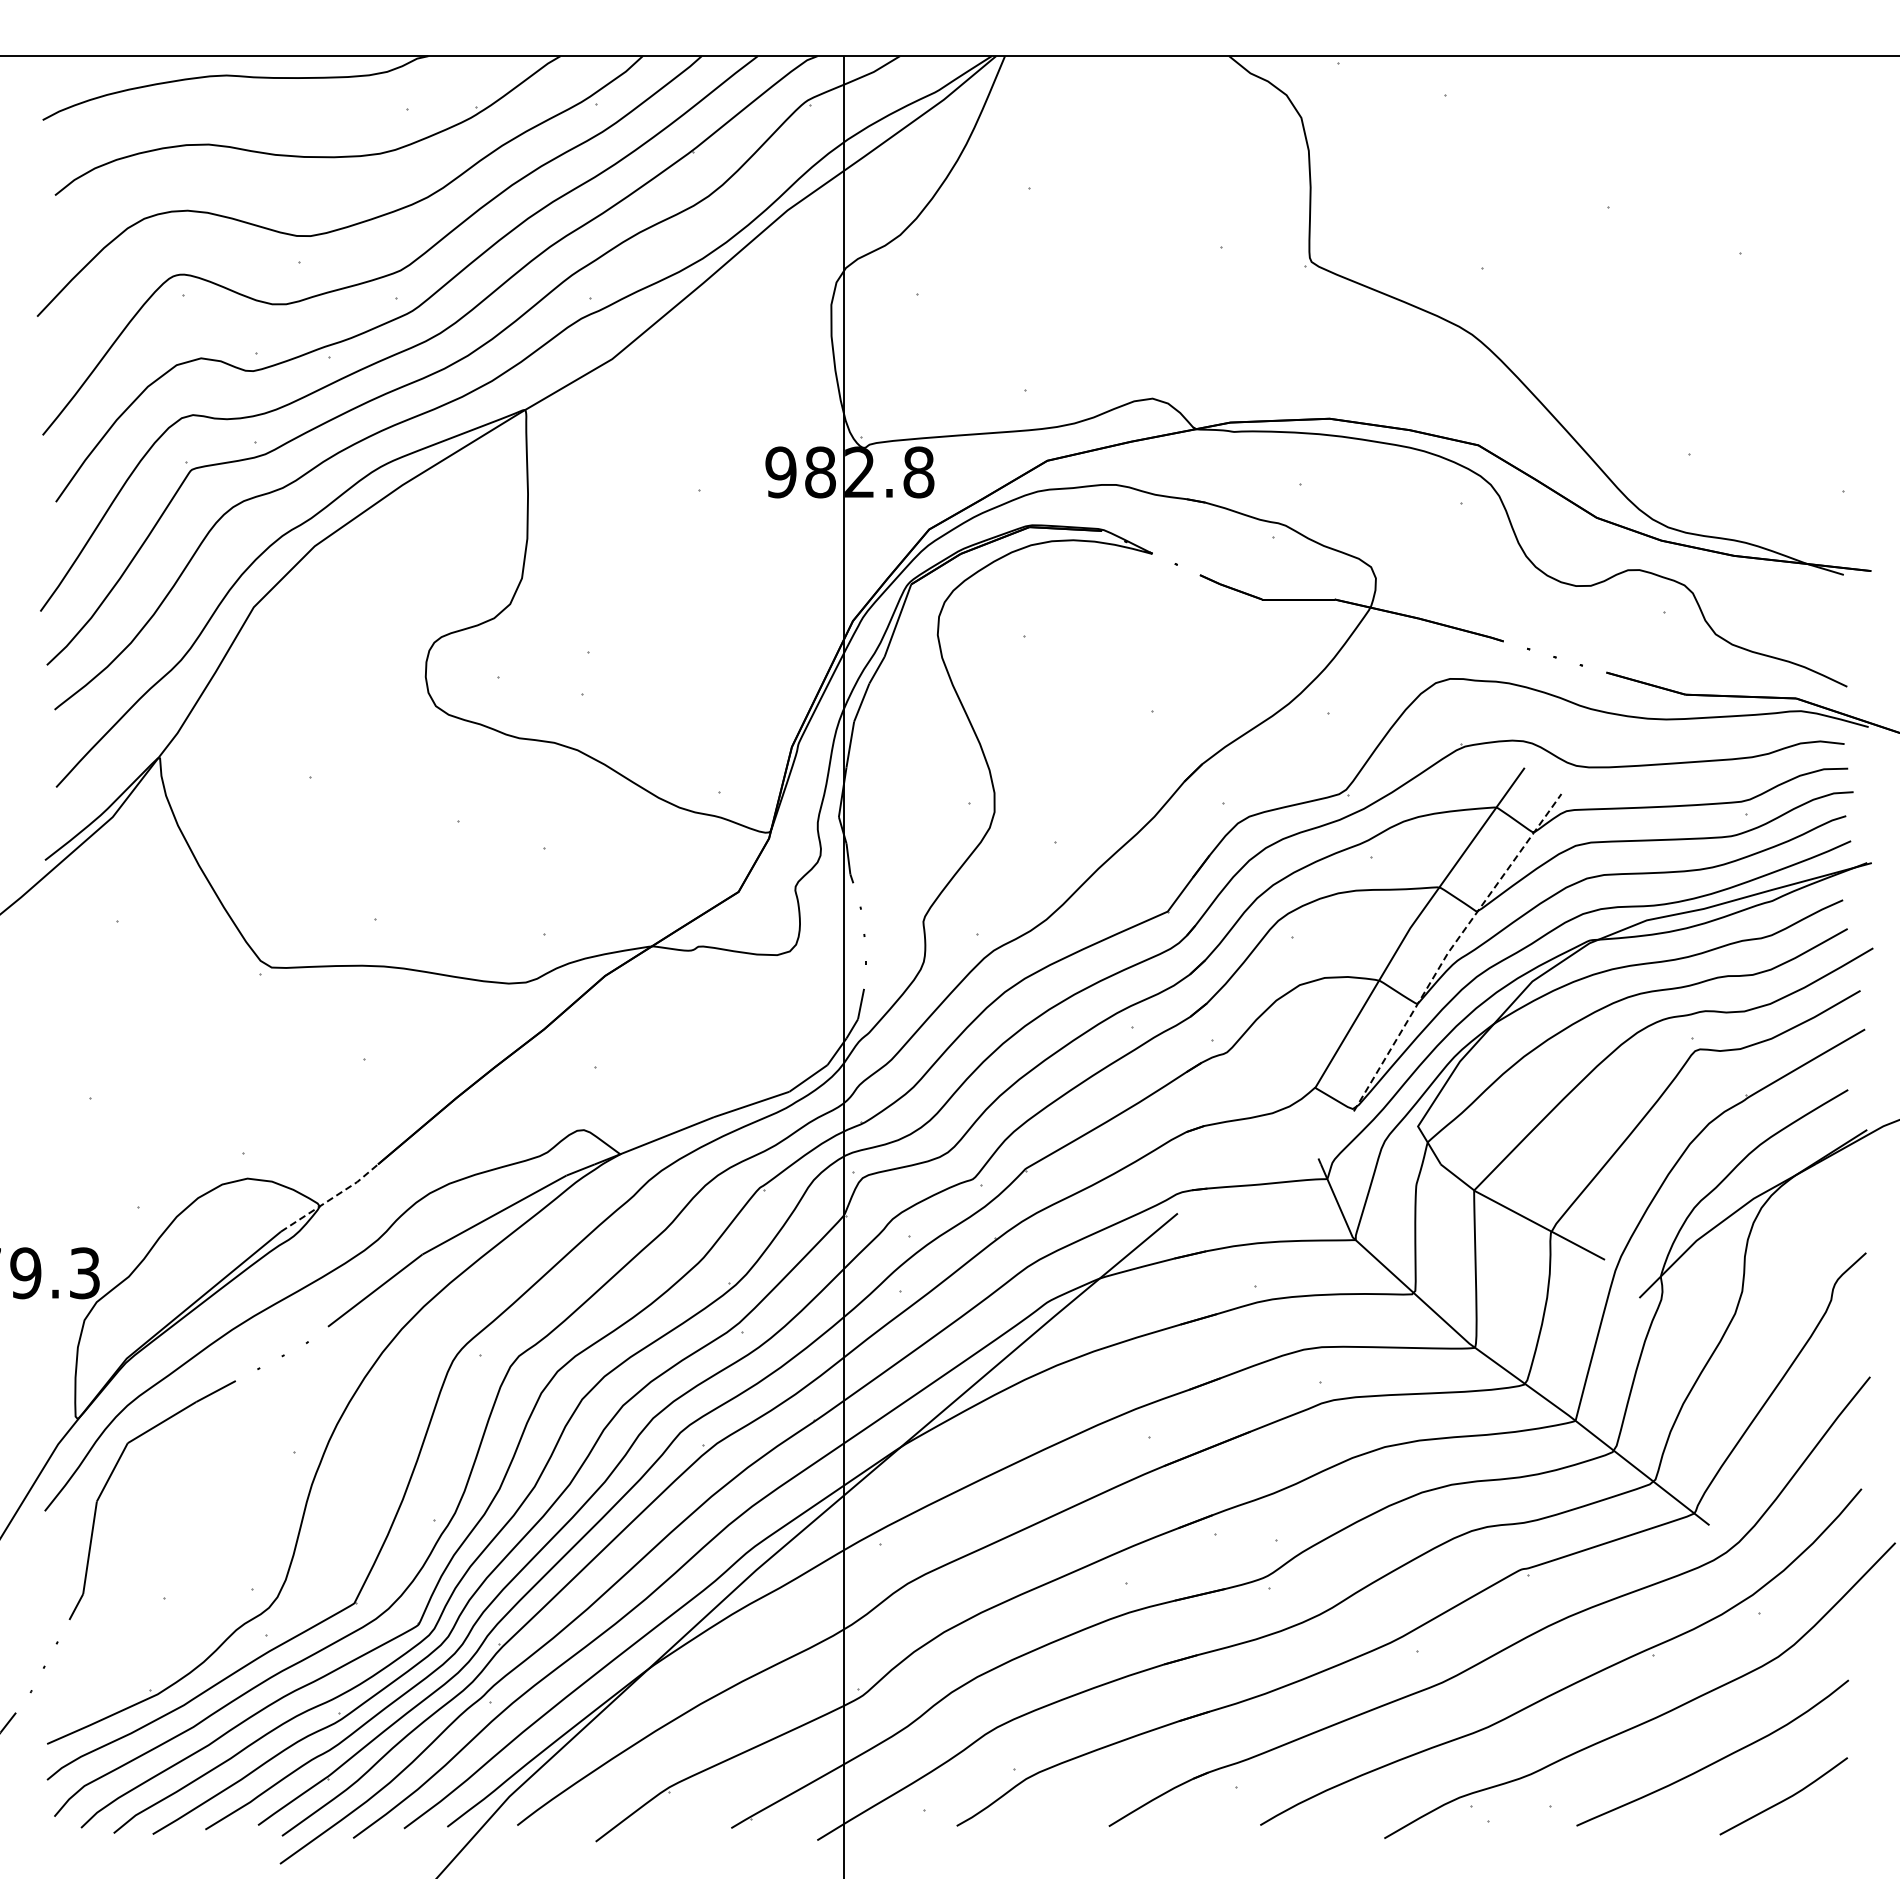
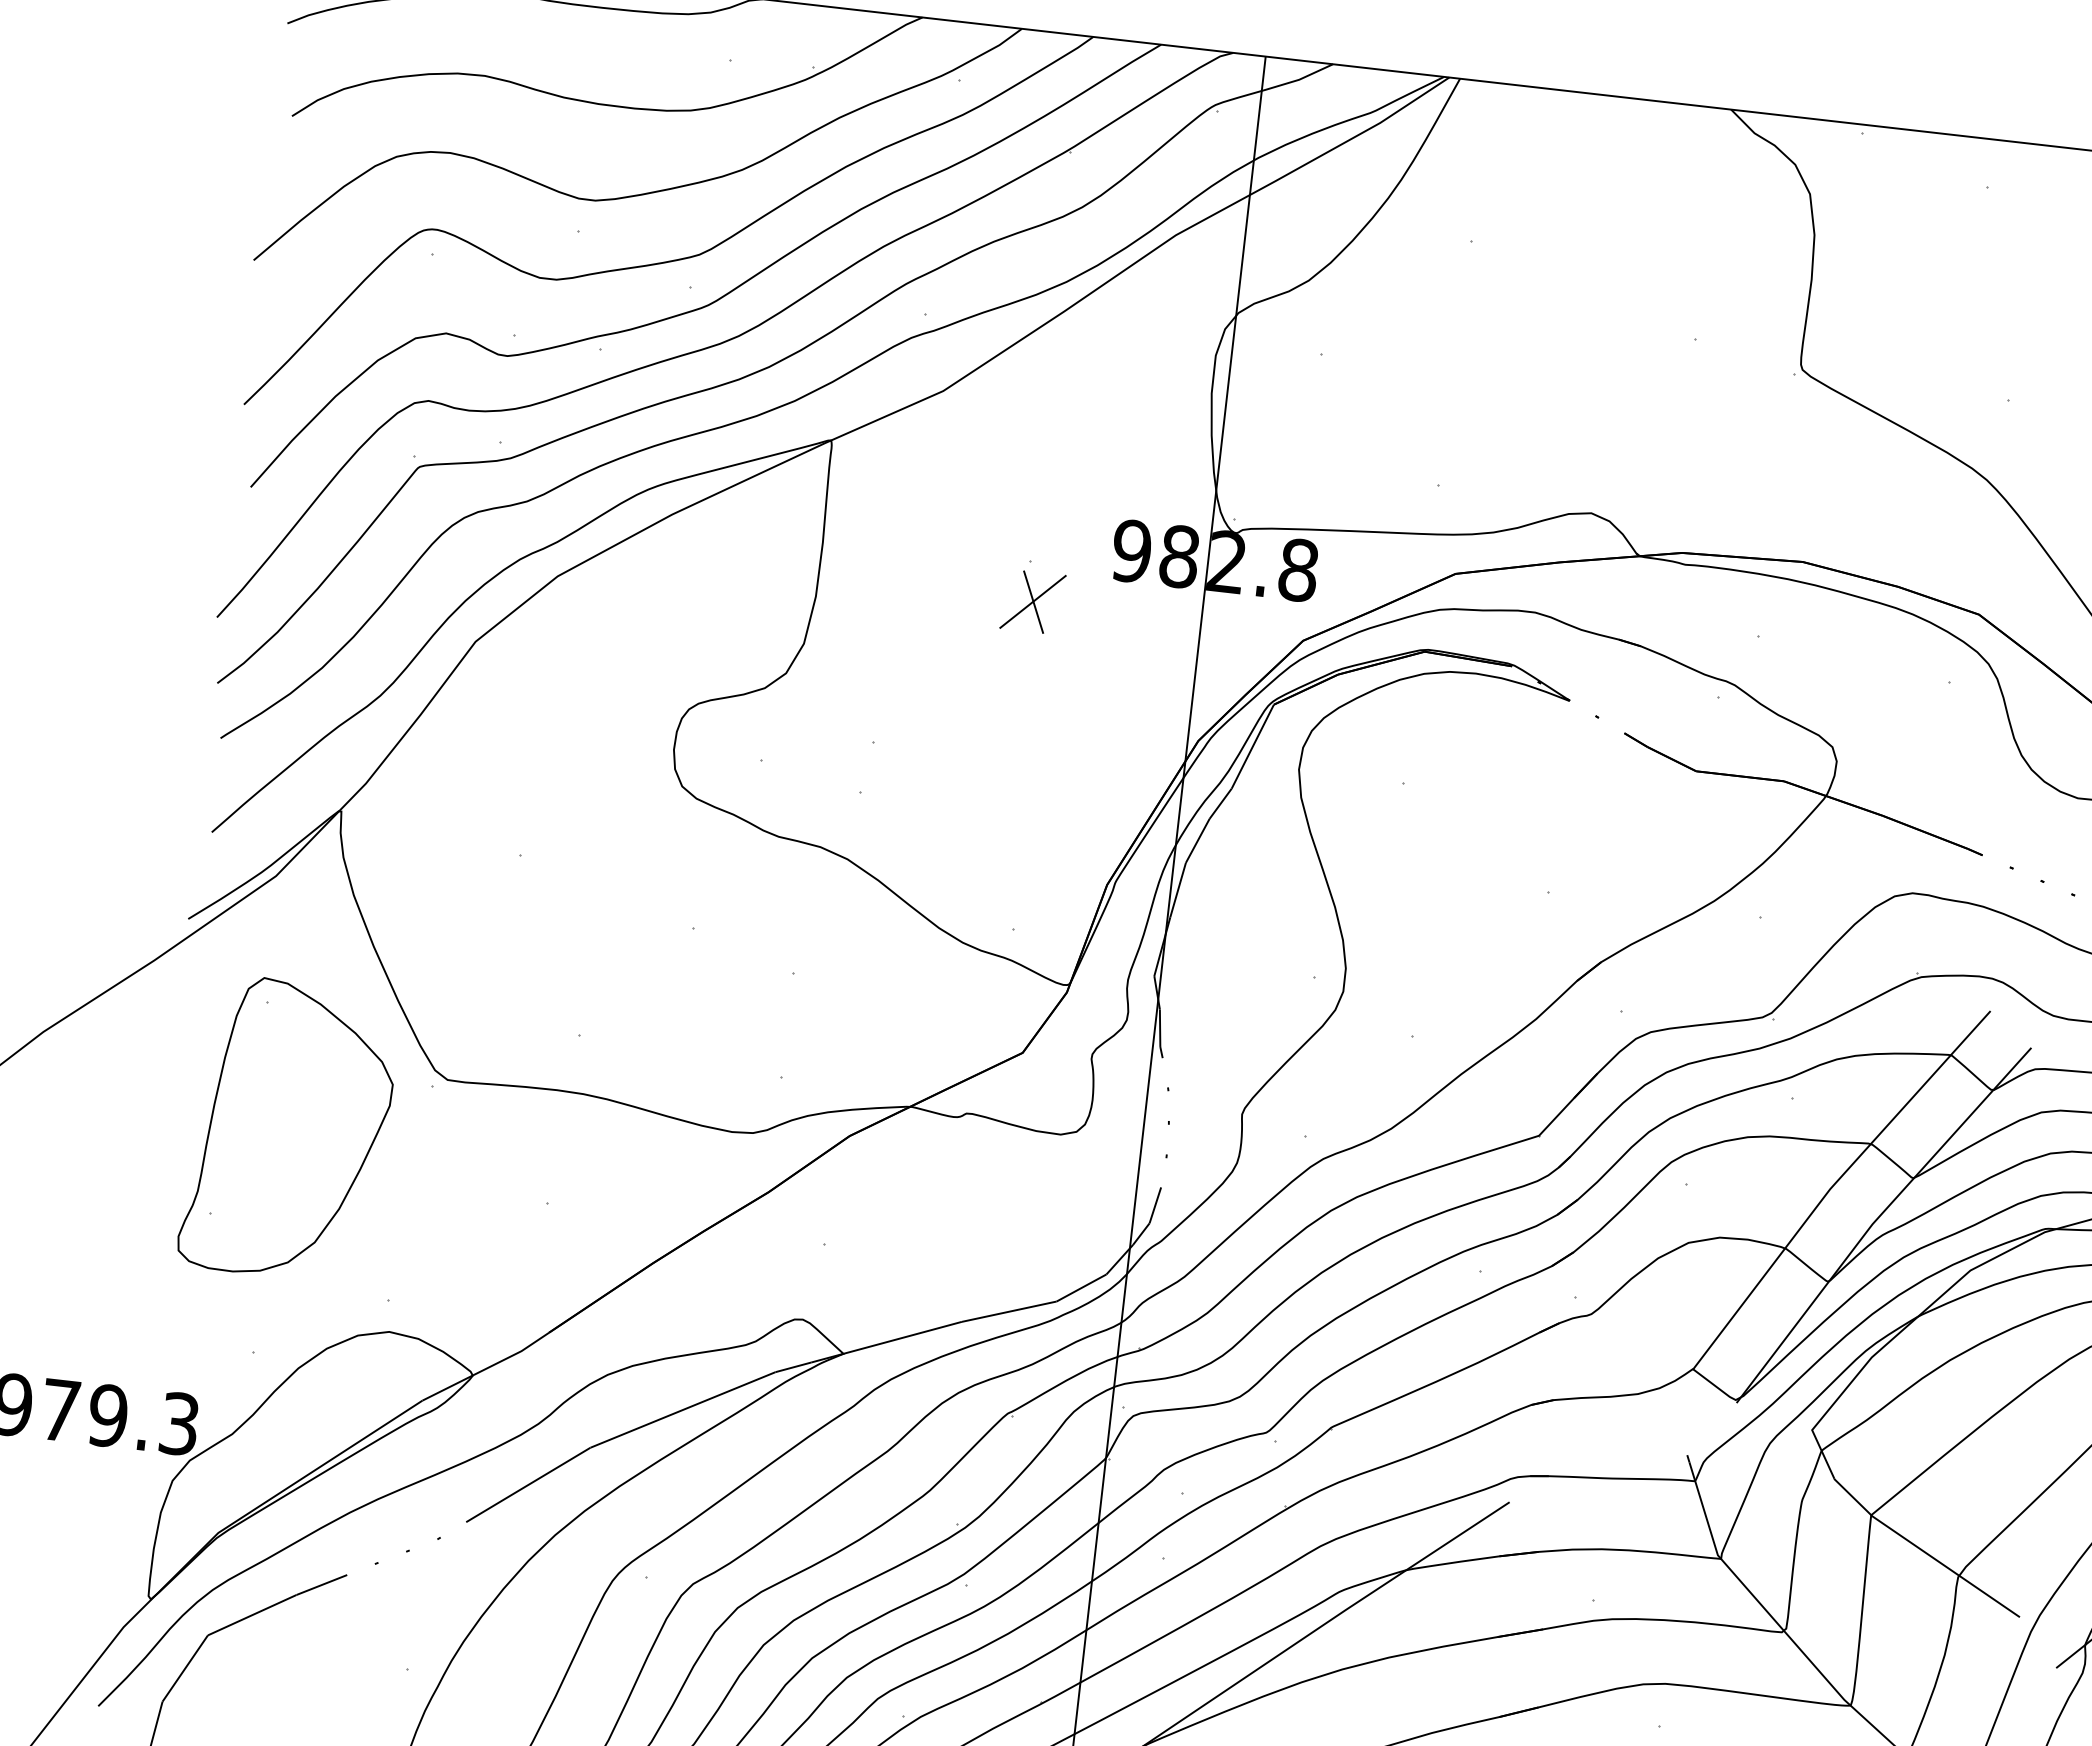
part: (704, 522) -> (1032, 601), added
line: (1451, 948) -> (1877, 1219), dashed -> solid
part: (146, 1022) -> (288, 1129), added
line: (331, 1198) -> (488, 1367), dashed -> solid

